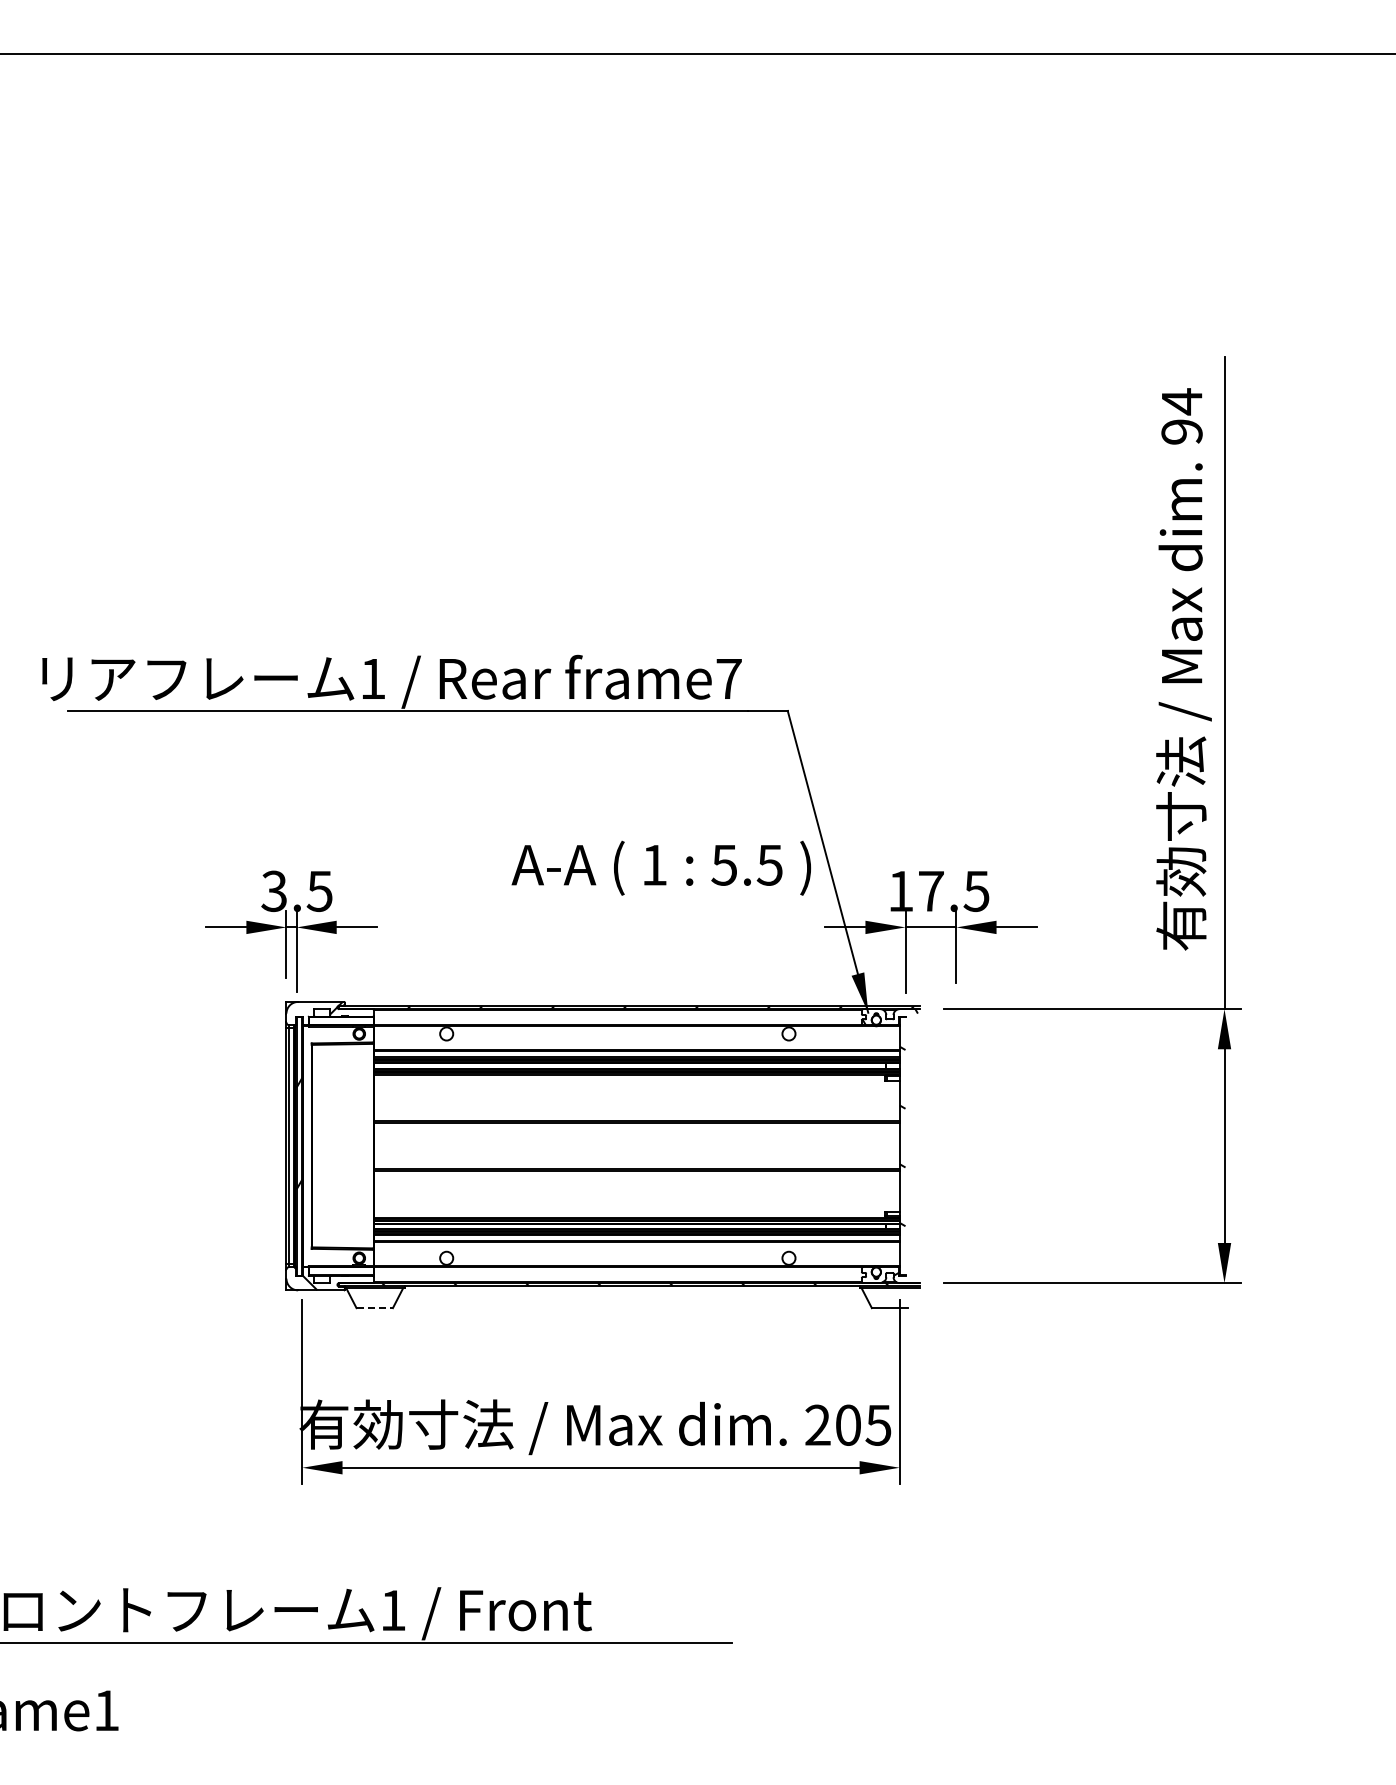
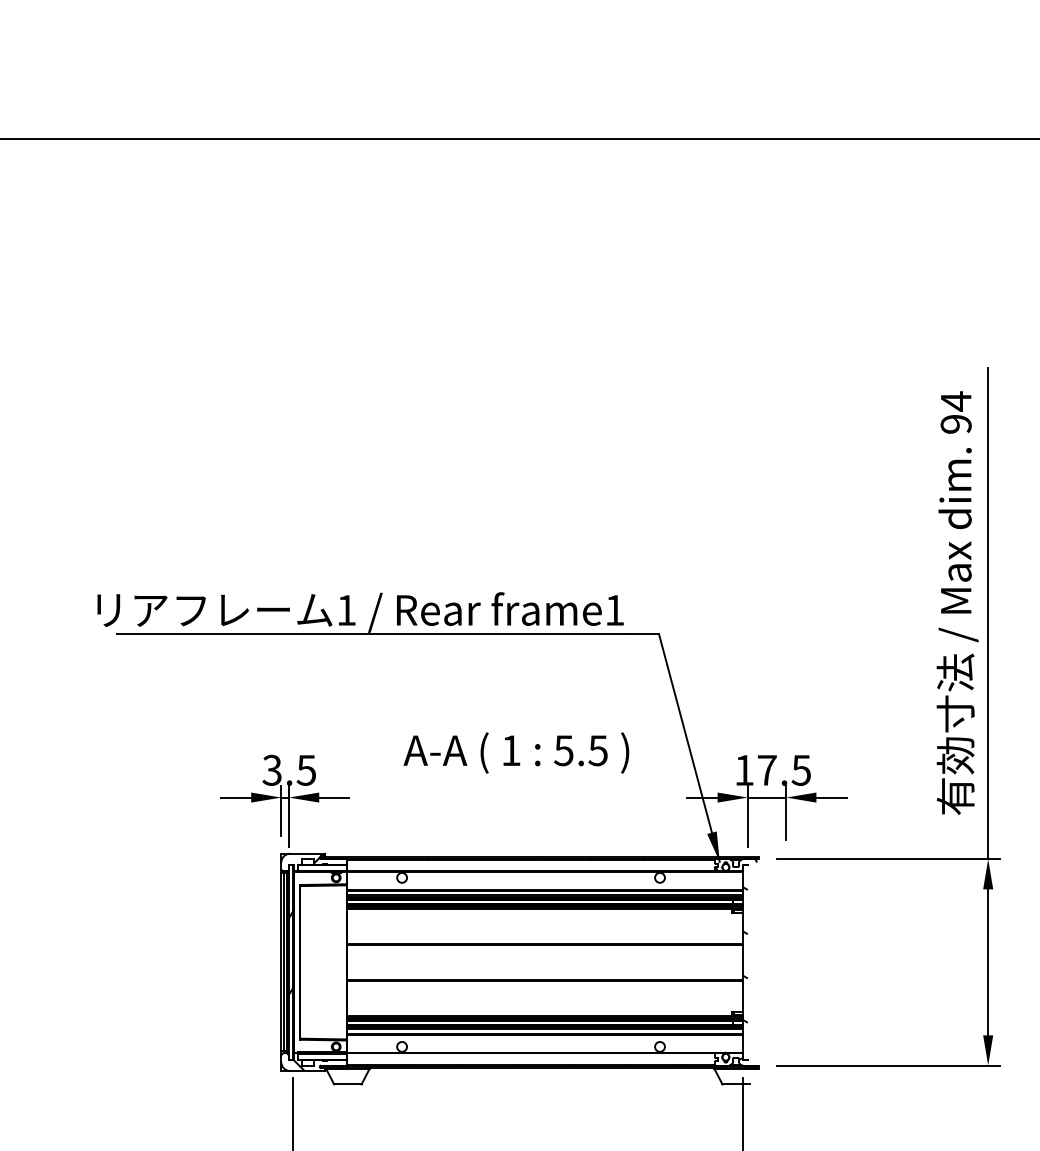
text: (728, 678) -> (614, 610), frame7 -> frame1
text: (660, 867) -> (515, 752), moved
line: (375, 1308) -> (348, 1084), dashed -> solid

